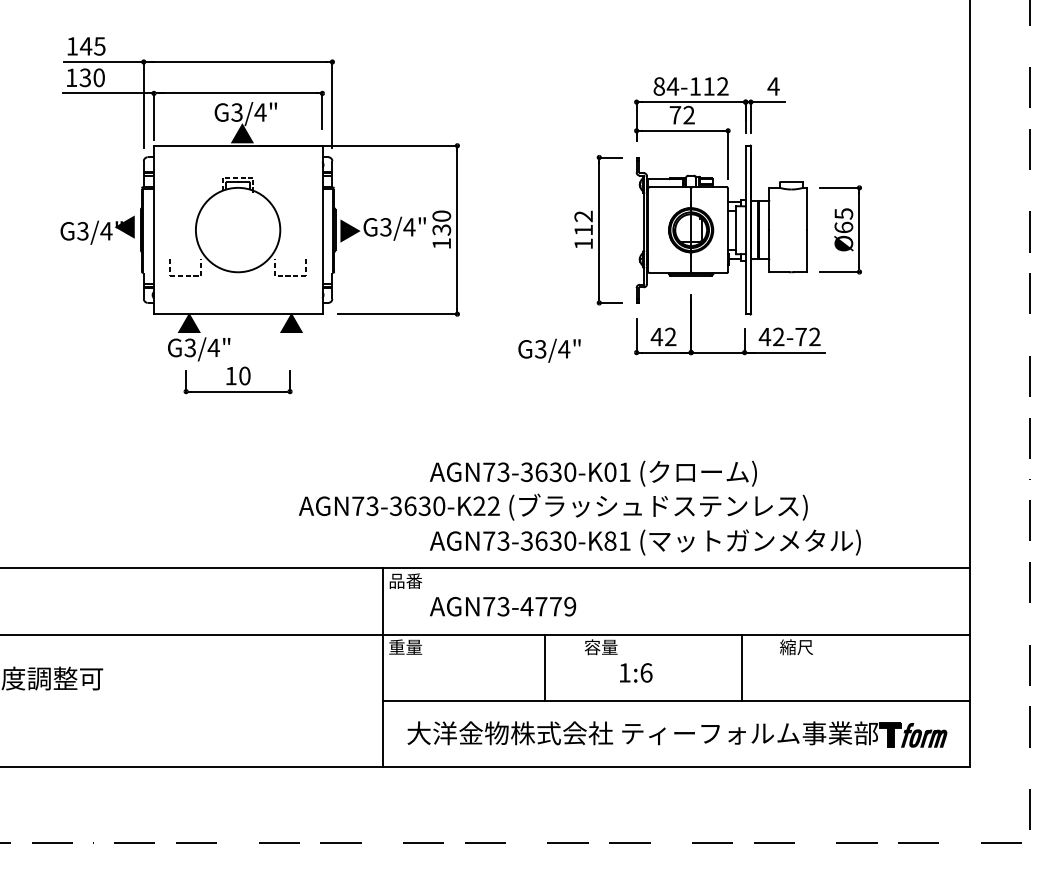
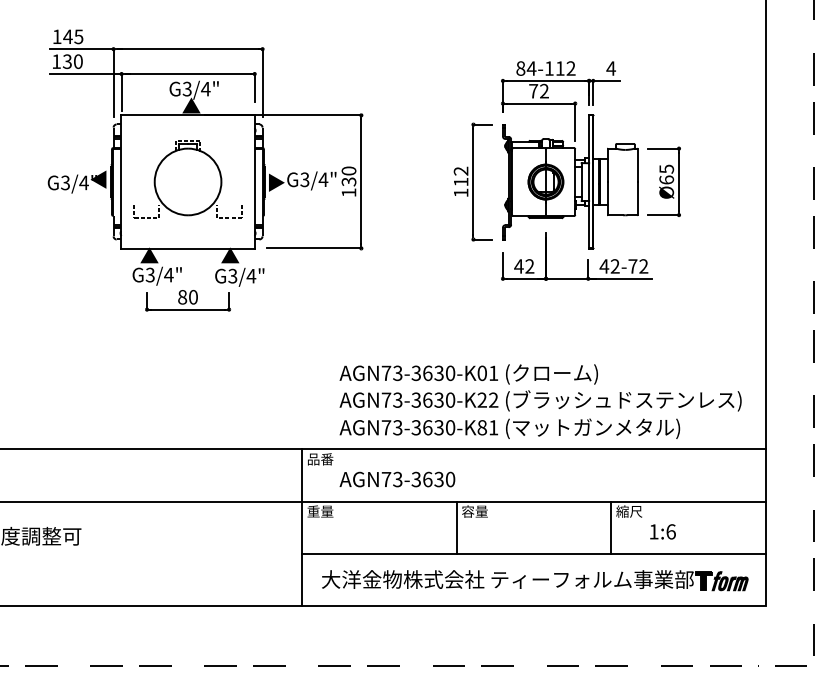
text: (549, 350) -> (239, 277), moved
text: (230, 375) -> (182, 296), 10 -> 80
text: (553, 506) -> (540, 400), moved
text: (548, 606) -> (433, 479), AGN73-4779 -> AGN73-3630
line: (545, 667) -> (457, 527), moved
line: (741, 667) -> (611, 527), moved
text: (636, 672) -> (663, 531), moved

